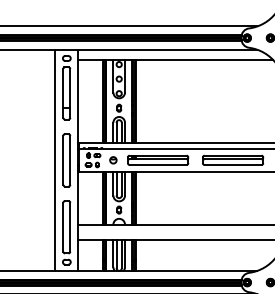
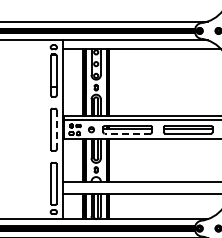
line: (55, 159) -> (44, 129), removed
line: (70, 159) -> (56, 129), solid -> dashed
line: (157, 164) -> (127, 133), solid -> dashed

